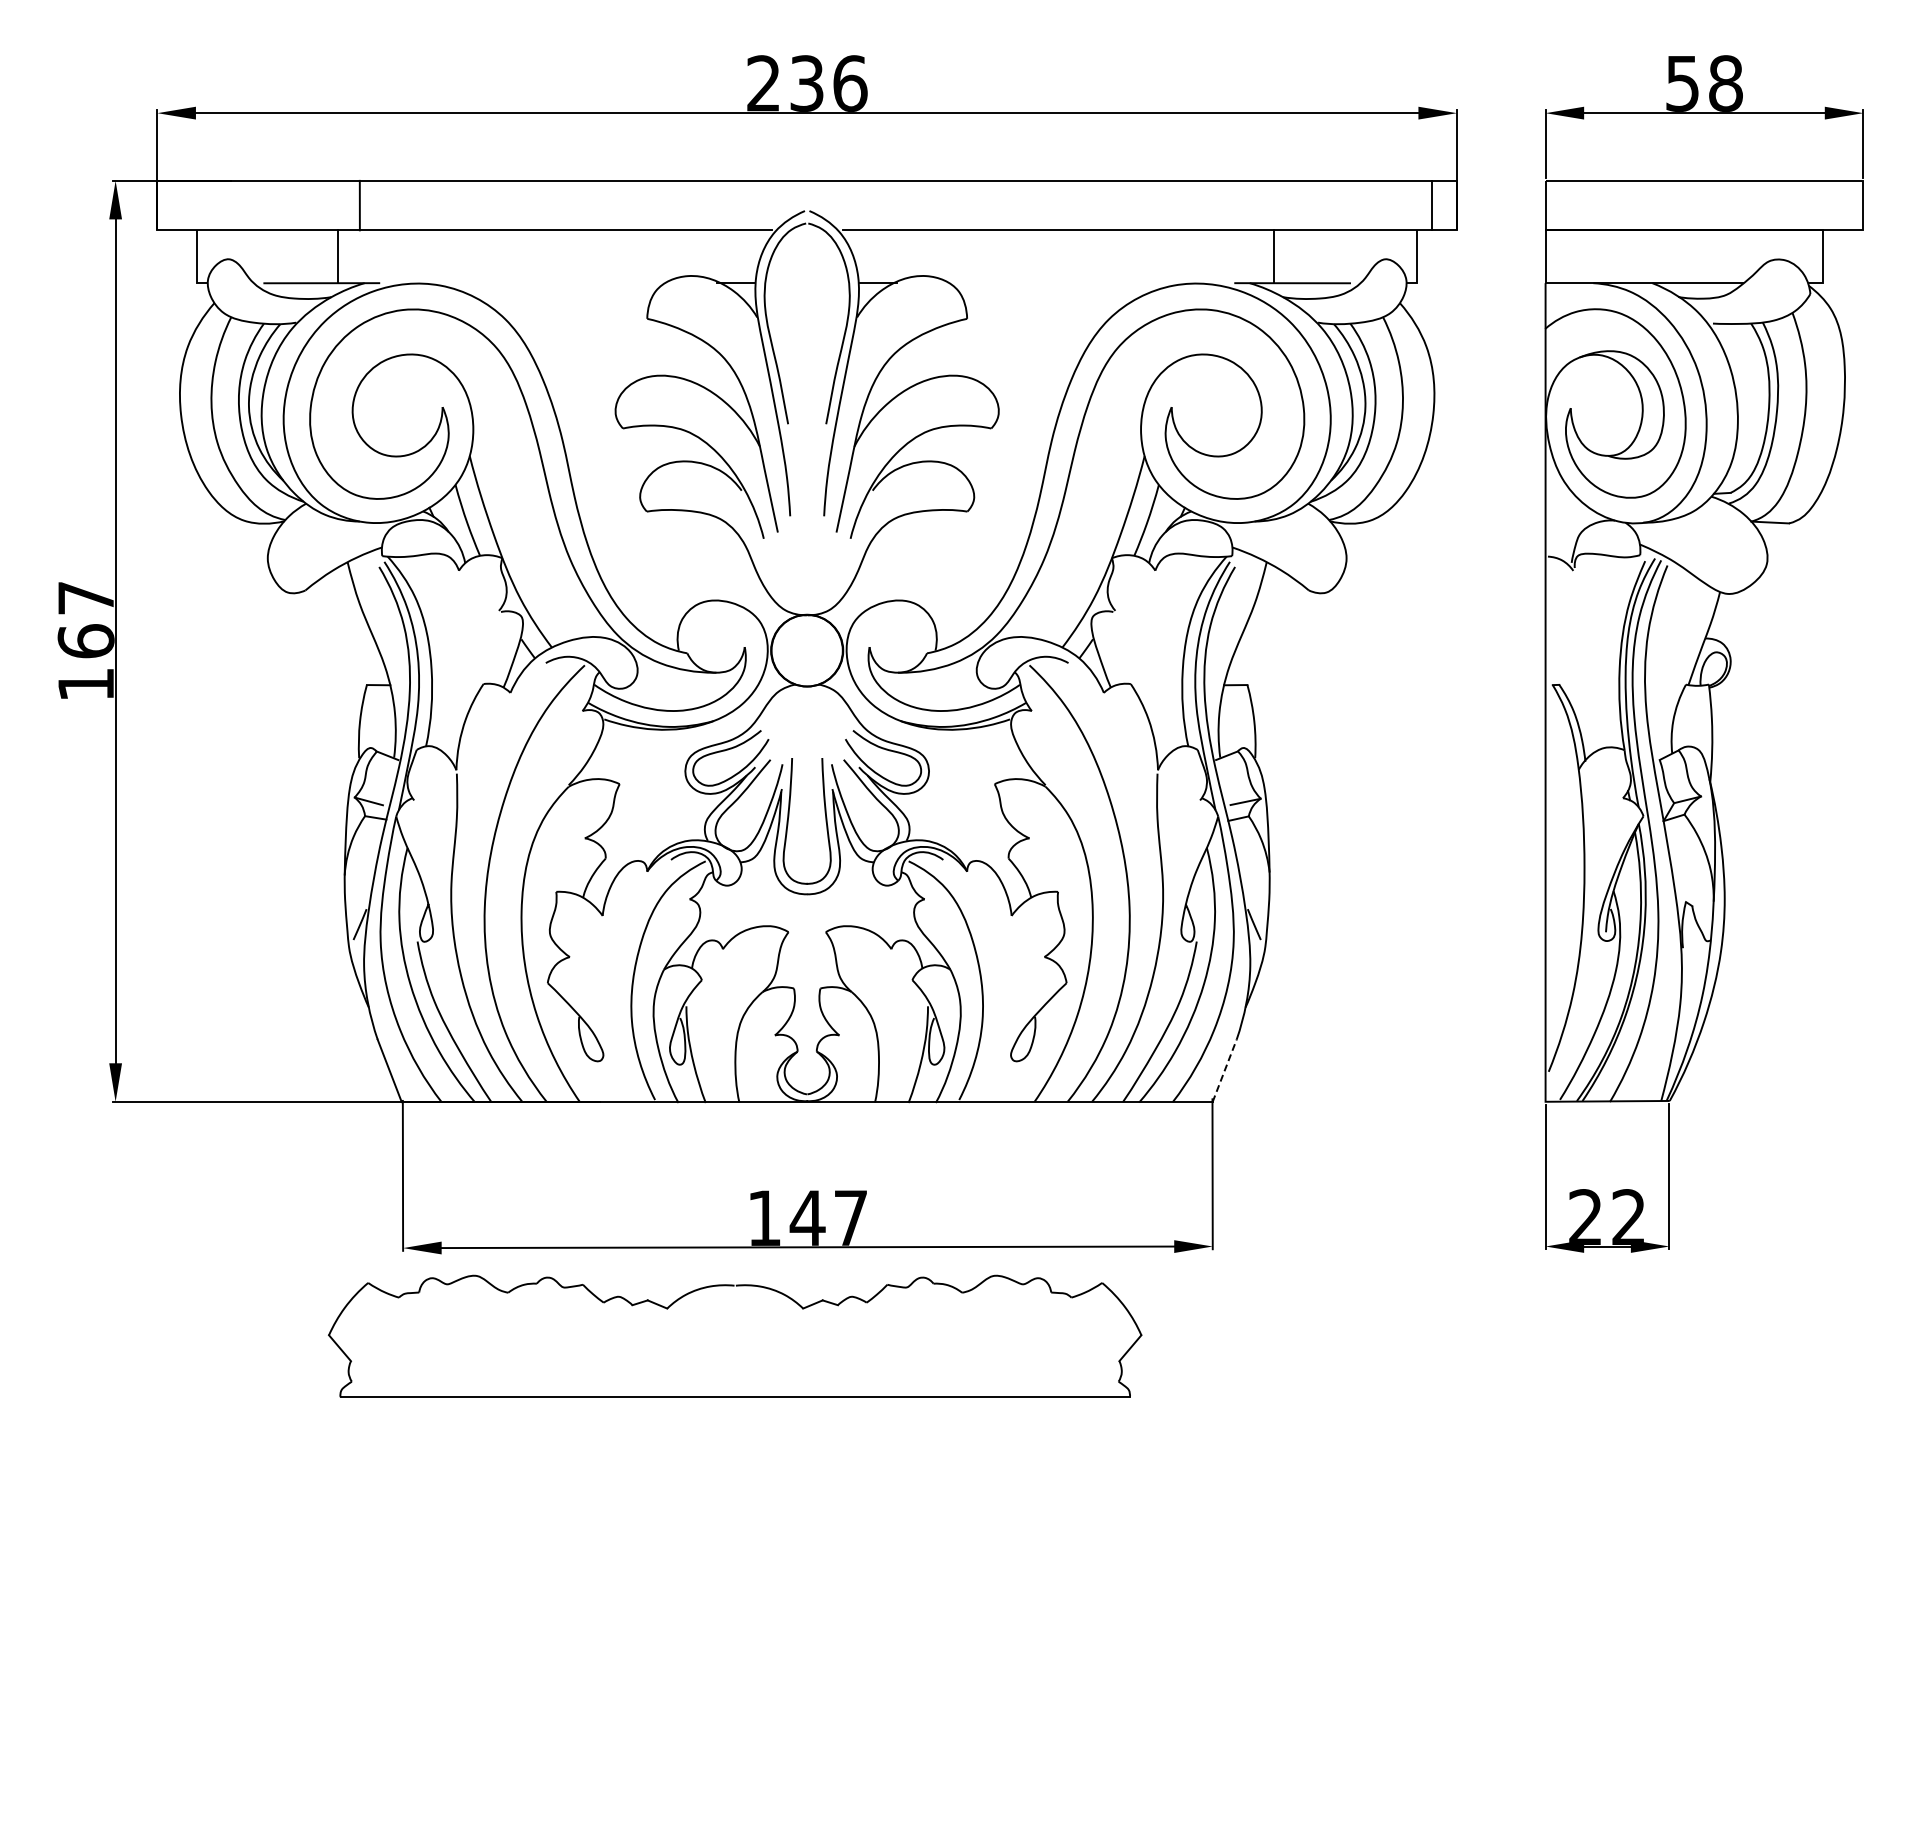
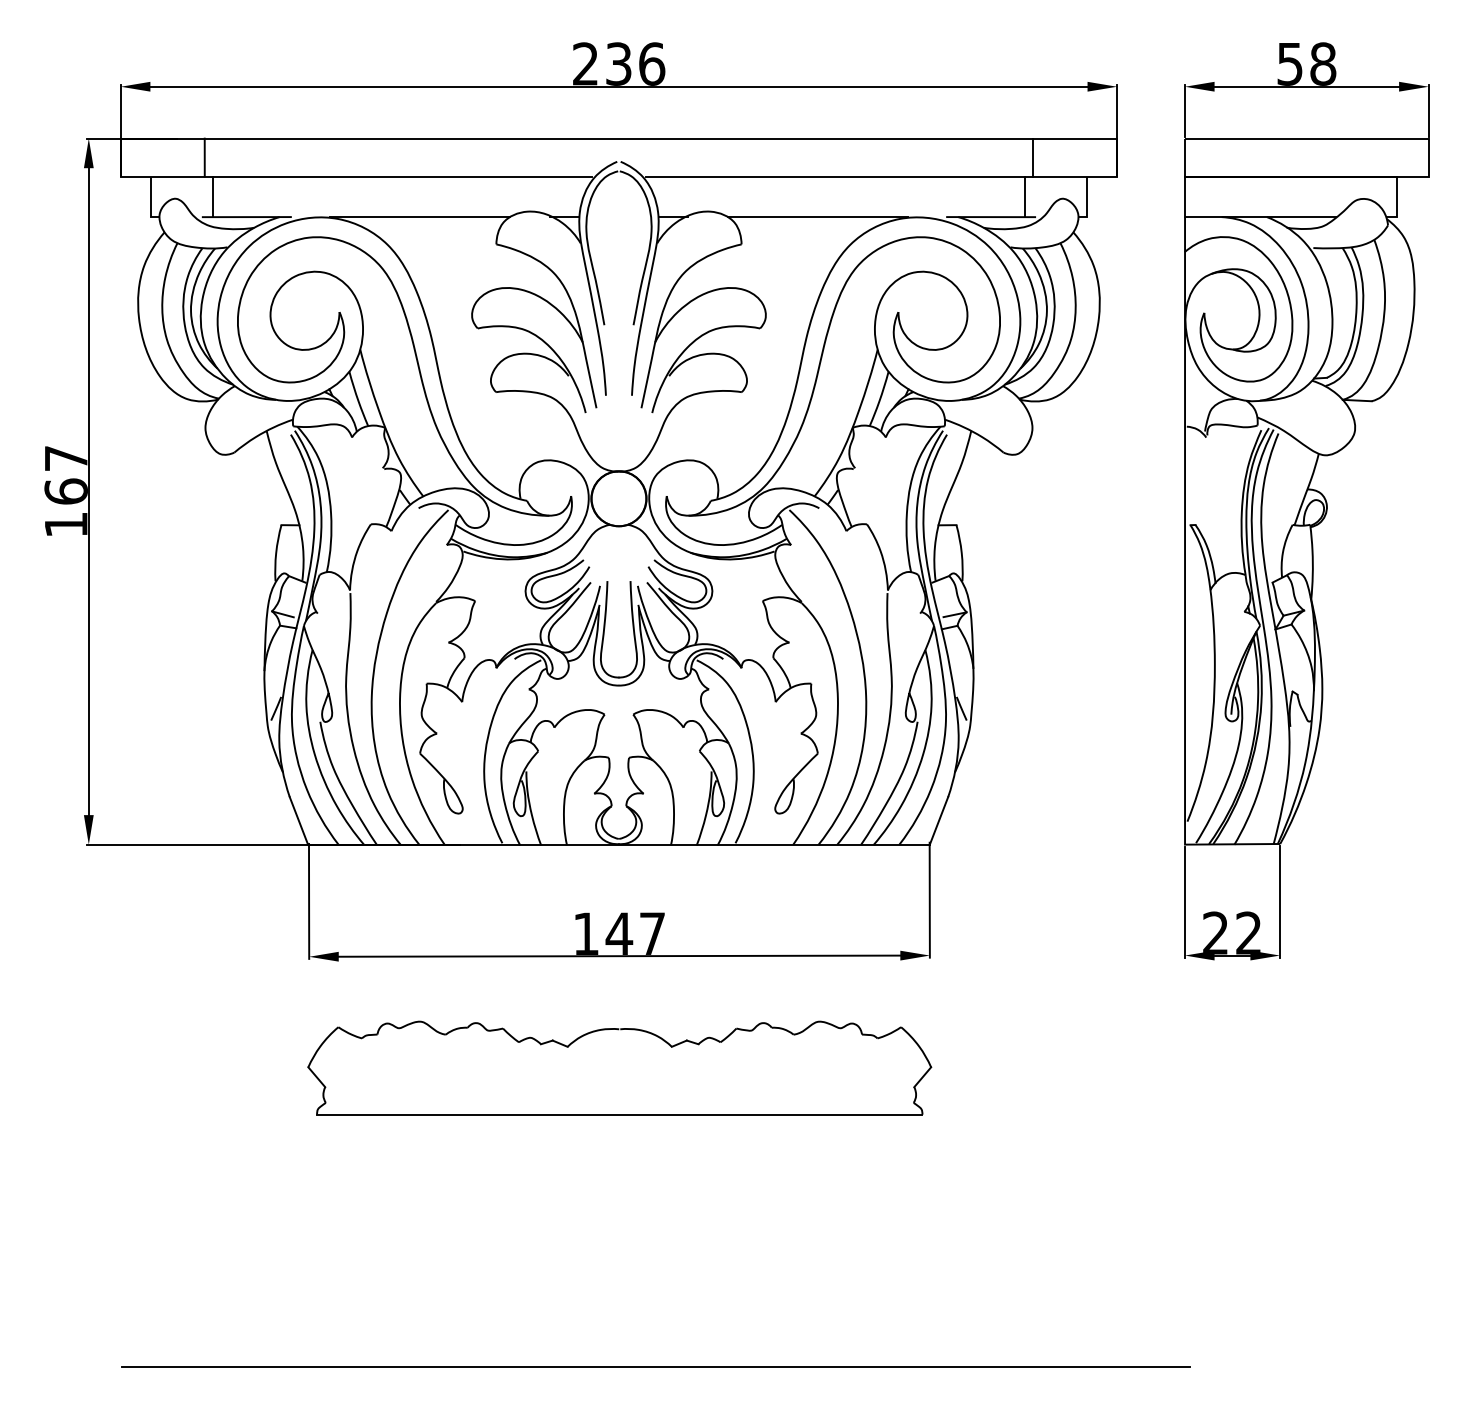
line: (359, 205) -> (204, 157), moved
line: (1431, 205) -> (1033, 157), moved
line: (337, 256) -> (212, 196), moved
line: (1273, 256) -> (1024, 196), moved
line: (547, 283) -> (419, 217), added
line: (1066, 283) -> (817, 217), added
line: (1224, 1070) -> (938, 820), dashed -> solid
part: (734, 1286) -> (619, 1029), moved
line: (855, 1782) -> (656, 1366), added

